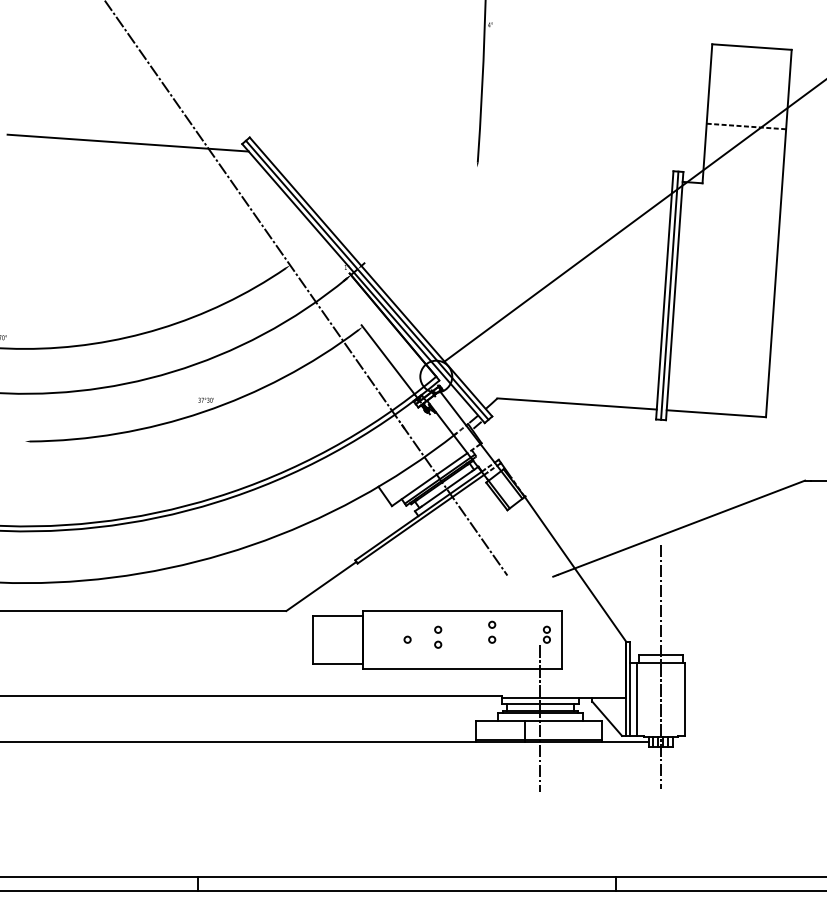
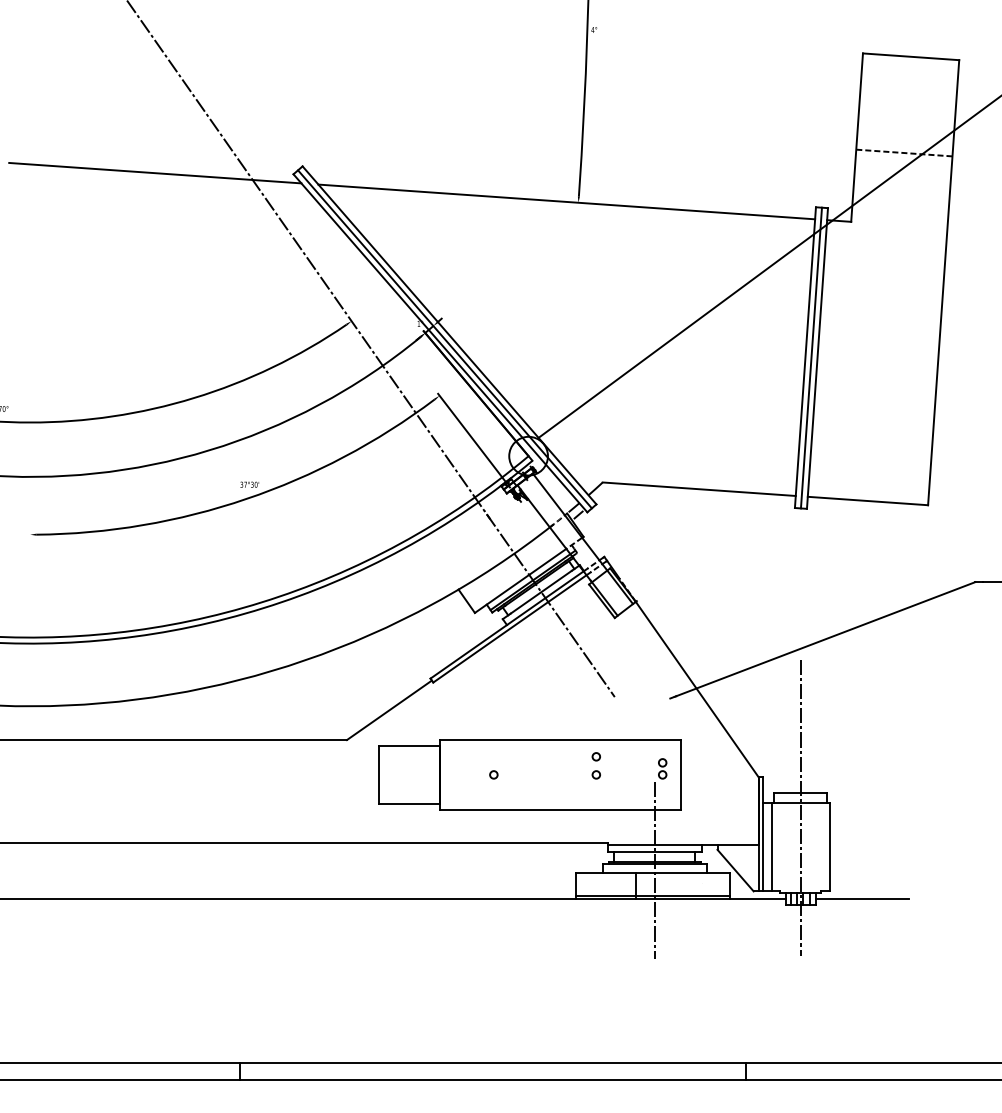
line: (467, 166) -> (566, 201), added
part: (438, 636) -> (531, 770), removed
line: (711, 742) -> (862, 899), added

